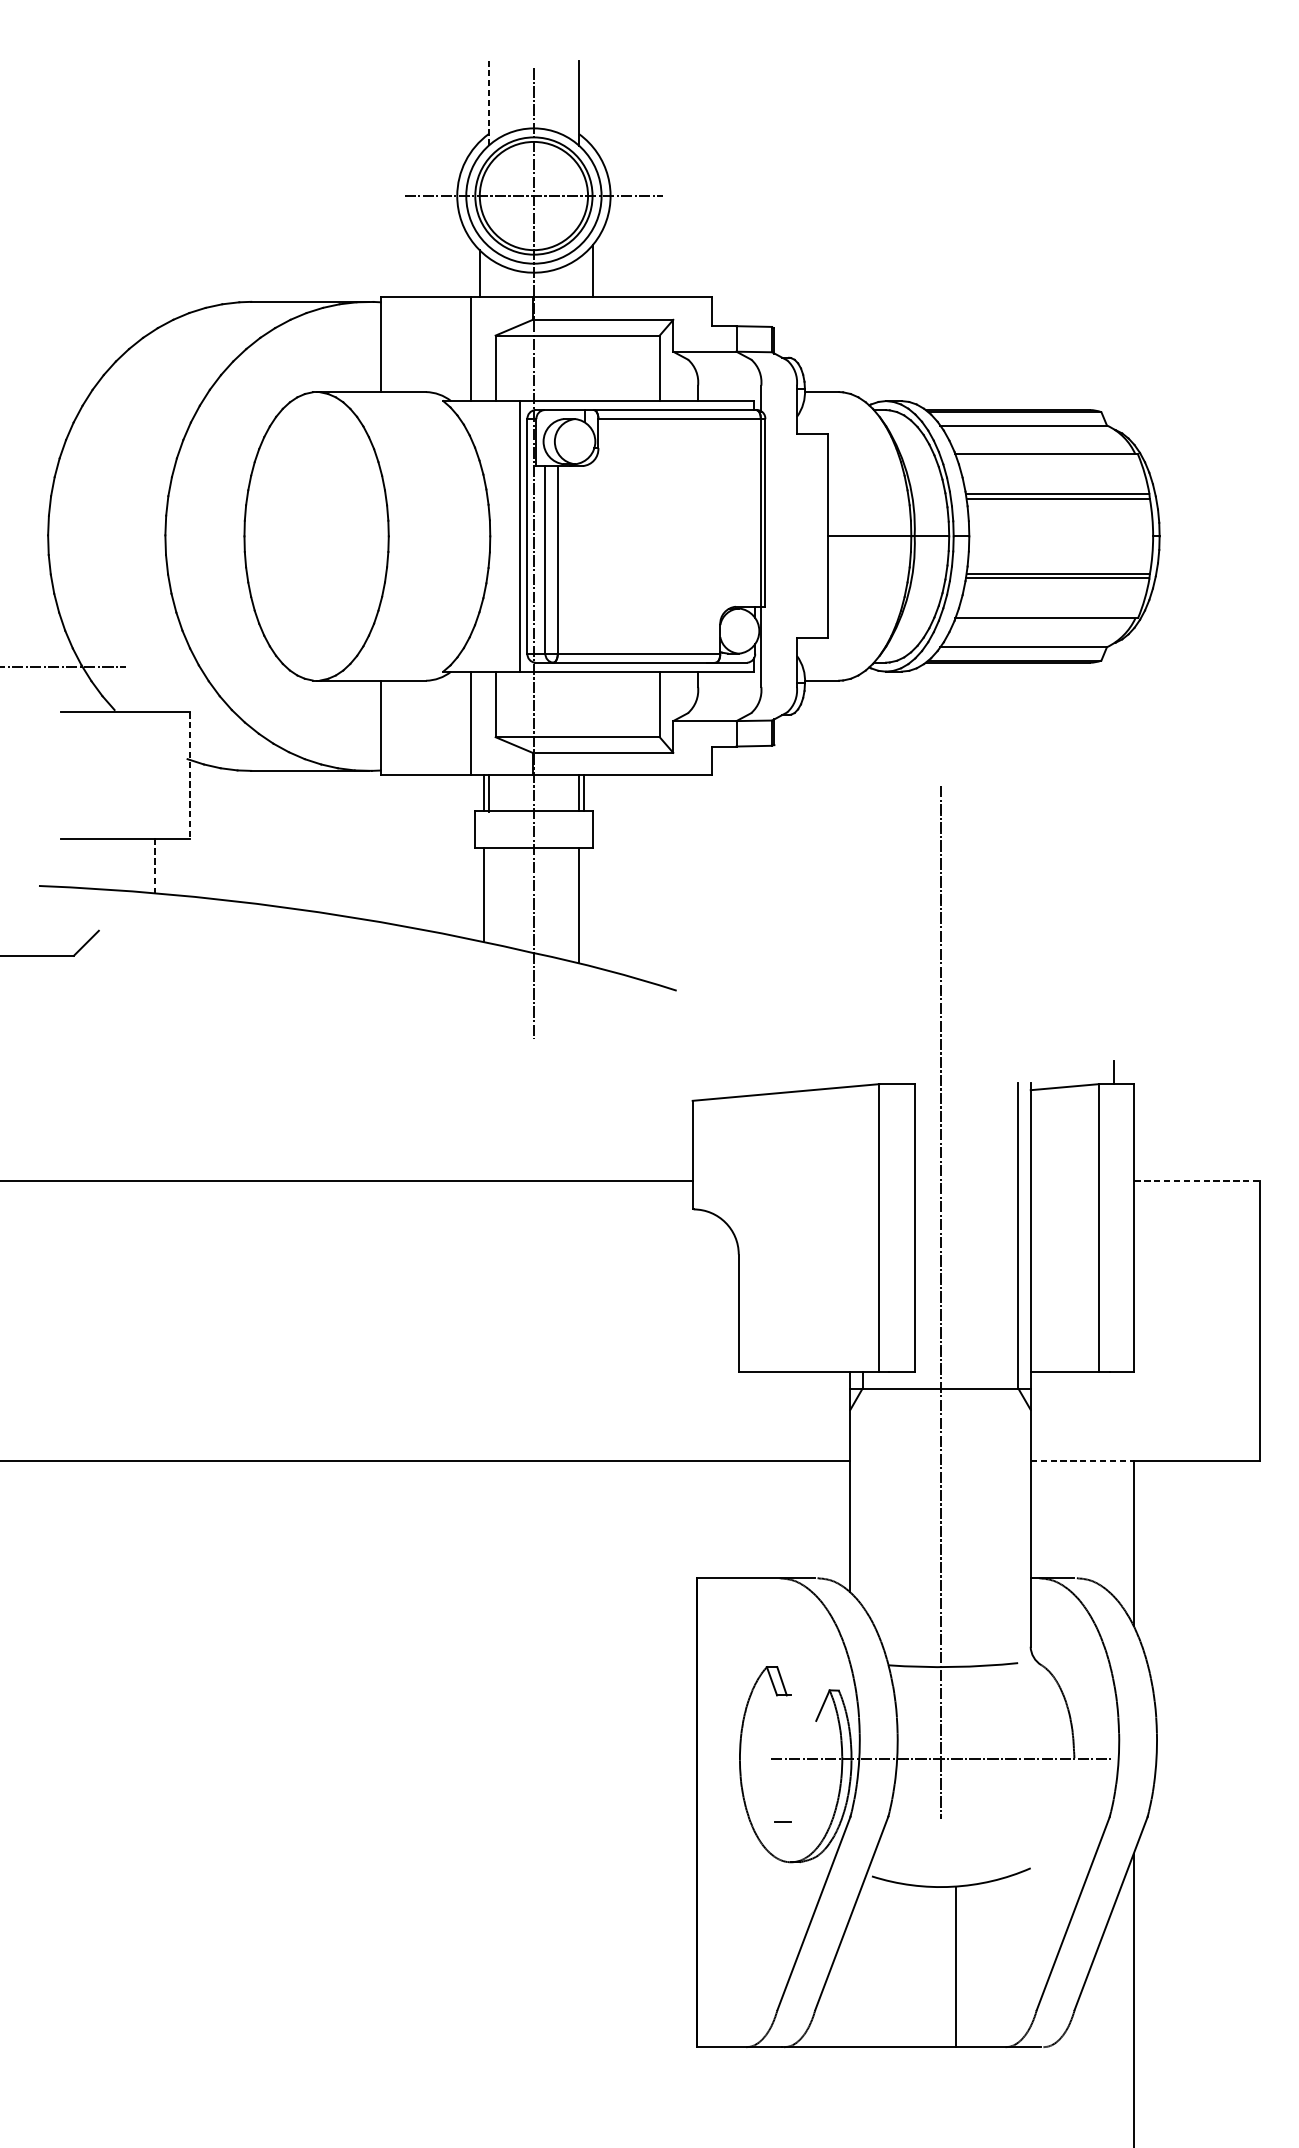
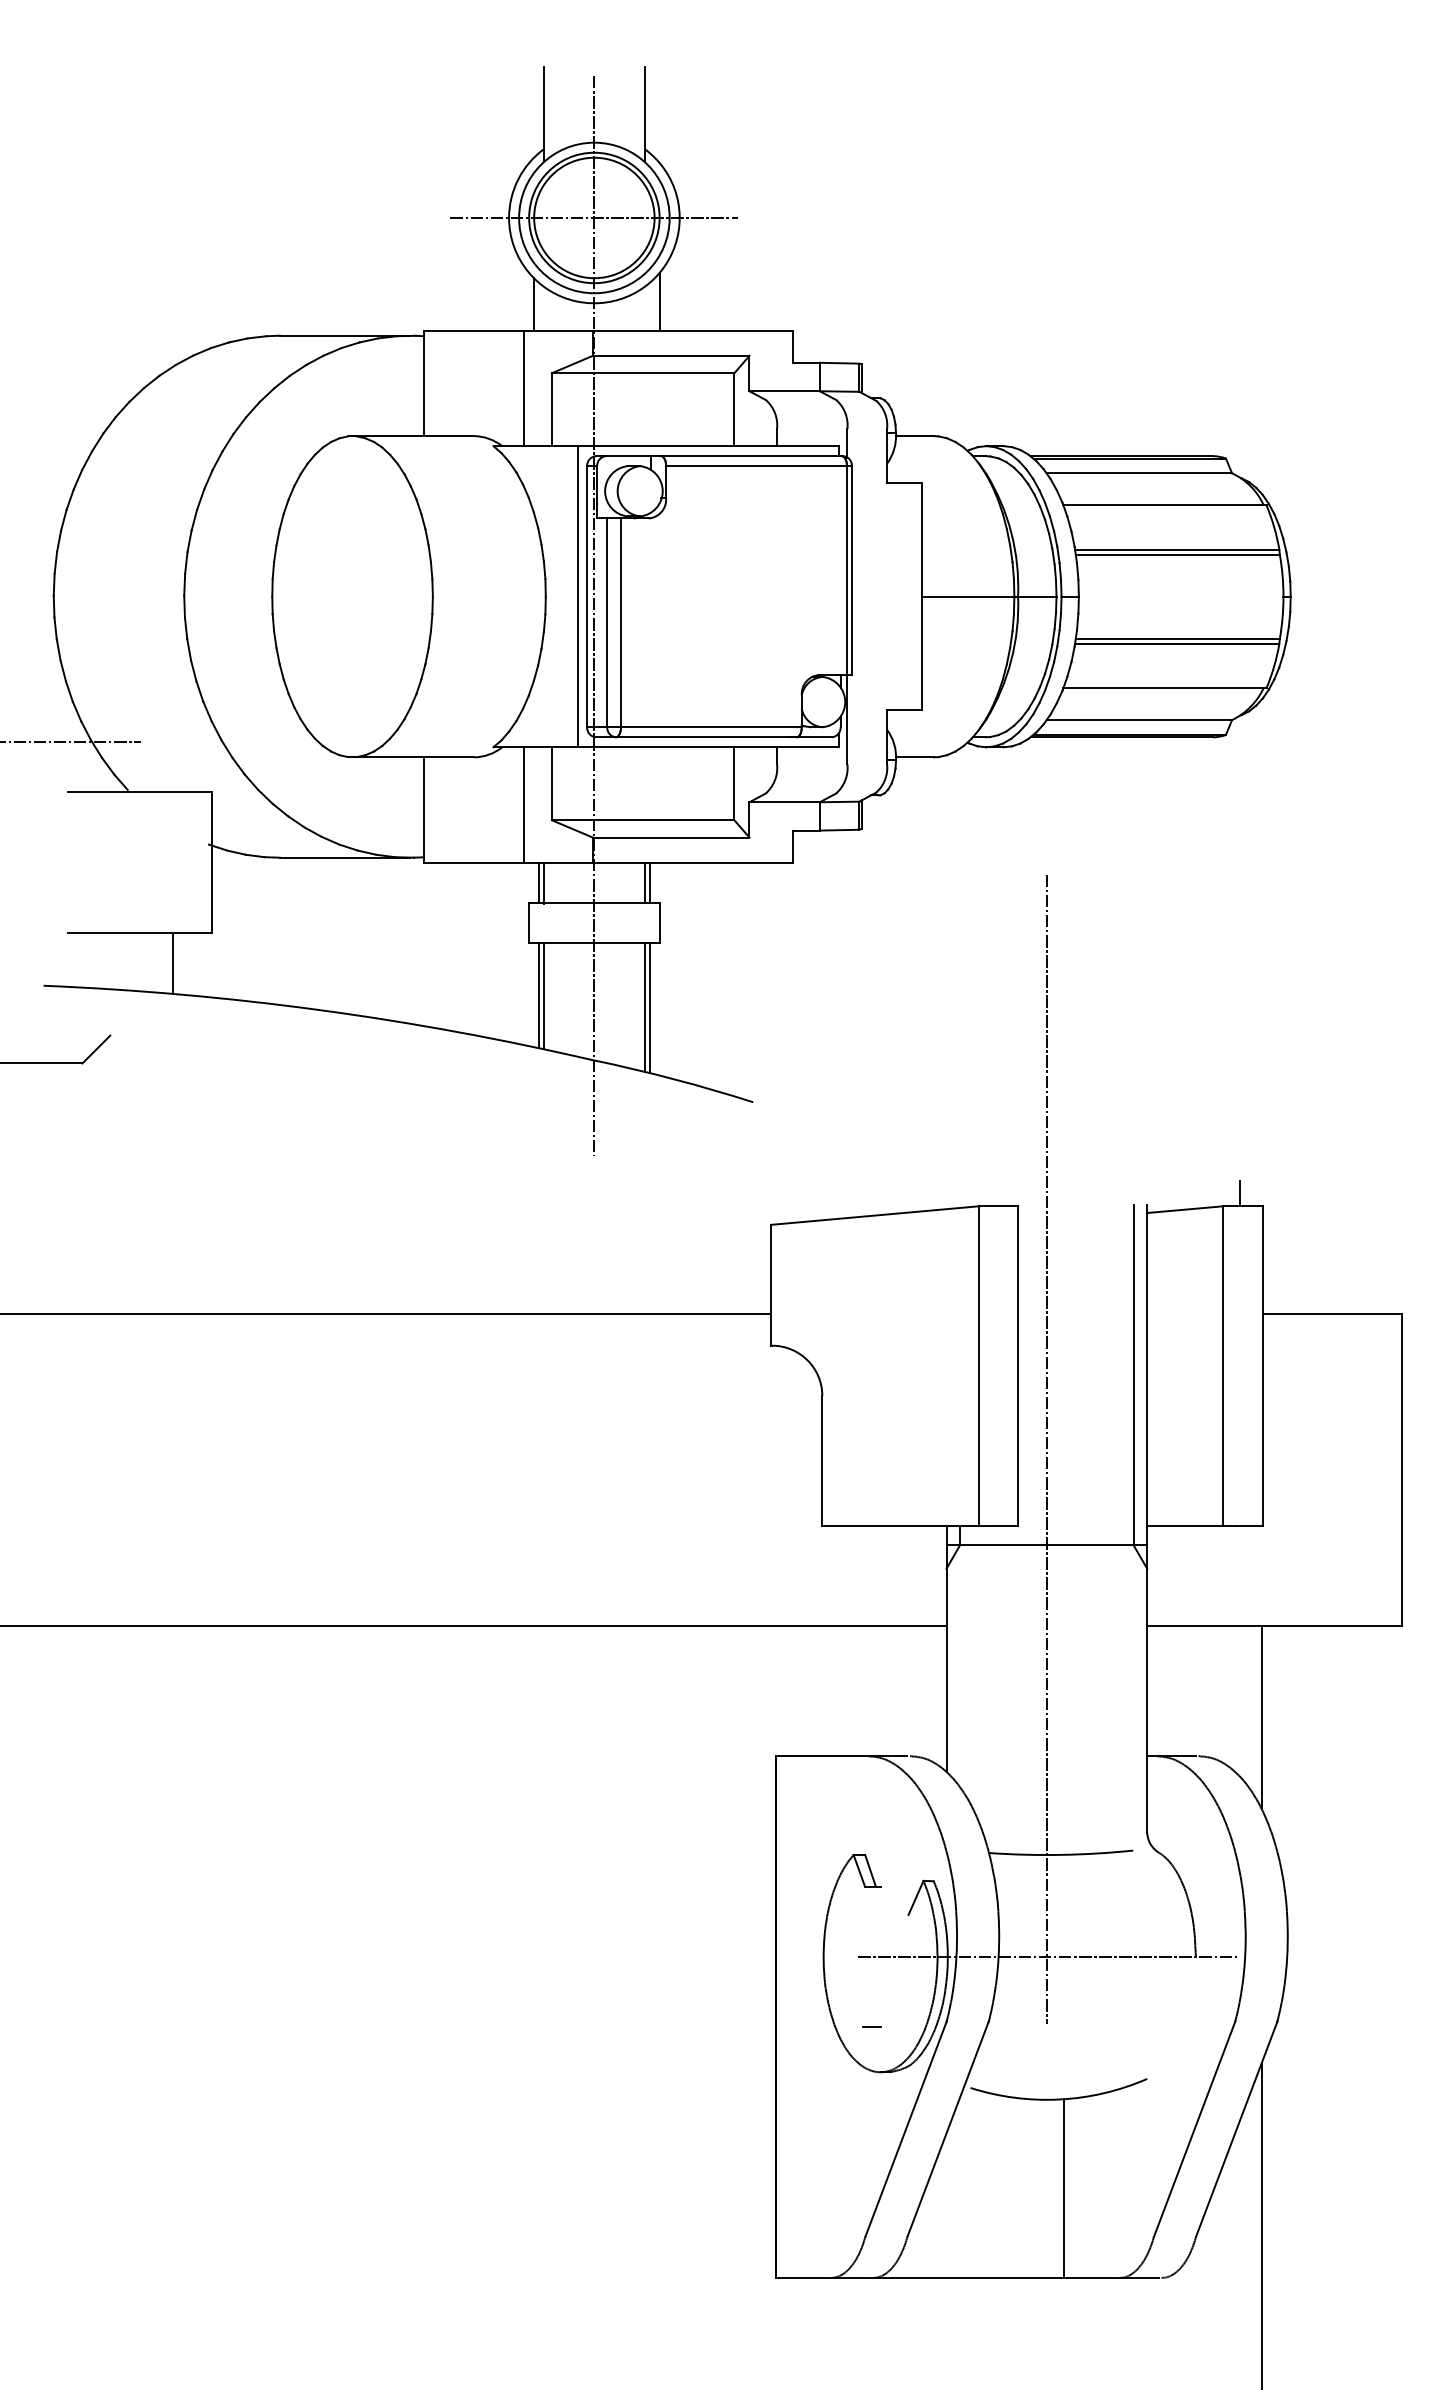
line: (489, 103) -> (544, 114), dashed -> solid
line: (189, 776) -> (211, 863), dashed -> solid
line: (154, 865) -> (172, 963), dashed -> solid
line: (489, 895) -> (544, 996), added
line: (583, 906) -> (649, 1008), added
line: (1197, 1181) -> (1332, 1314), dashed -> solid
line: (1083, 1460) -> (1205, 1625), dashed -> solid

